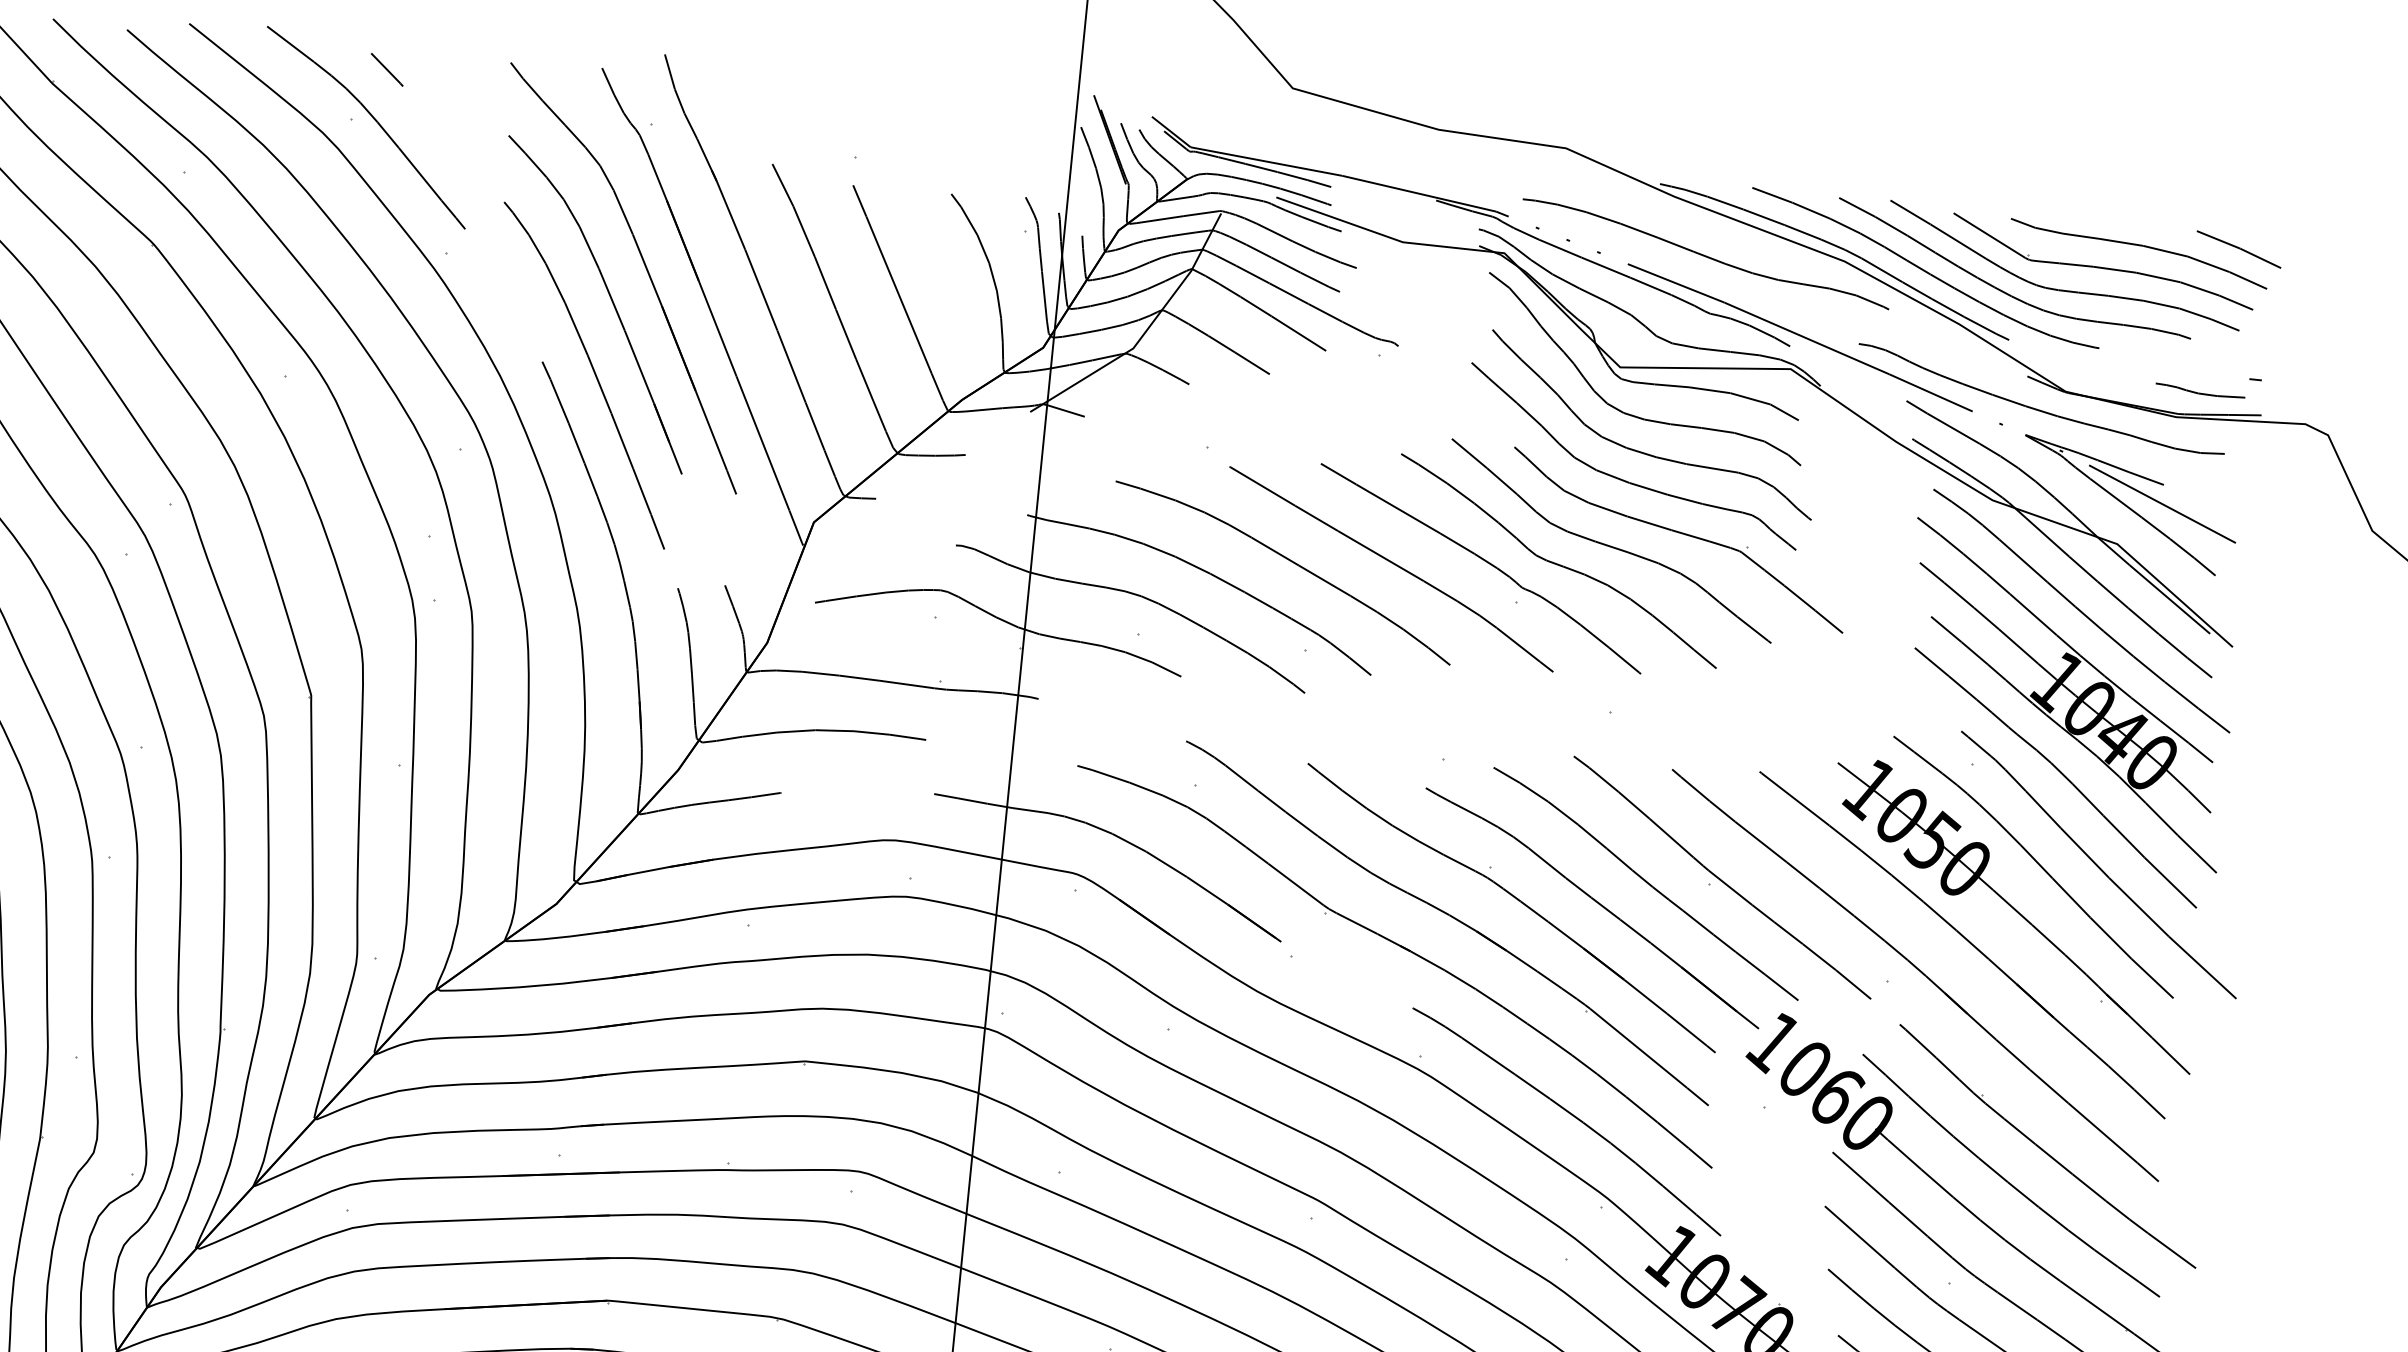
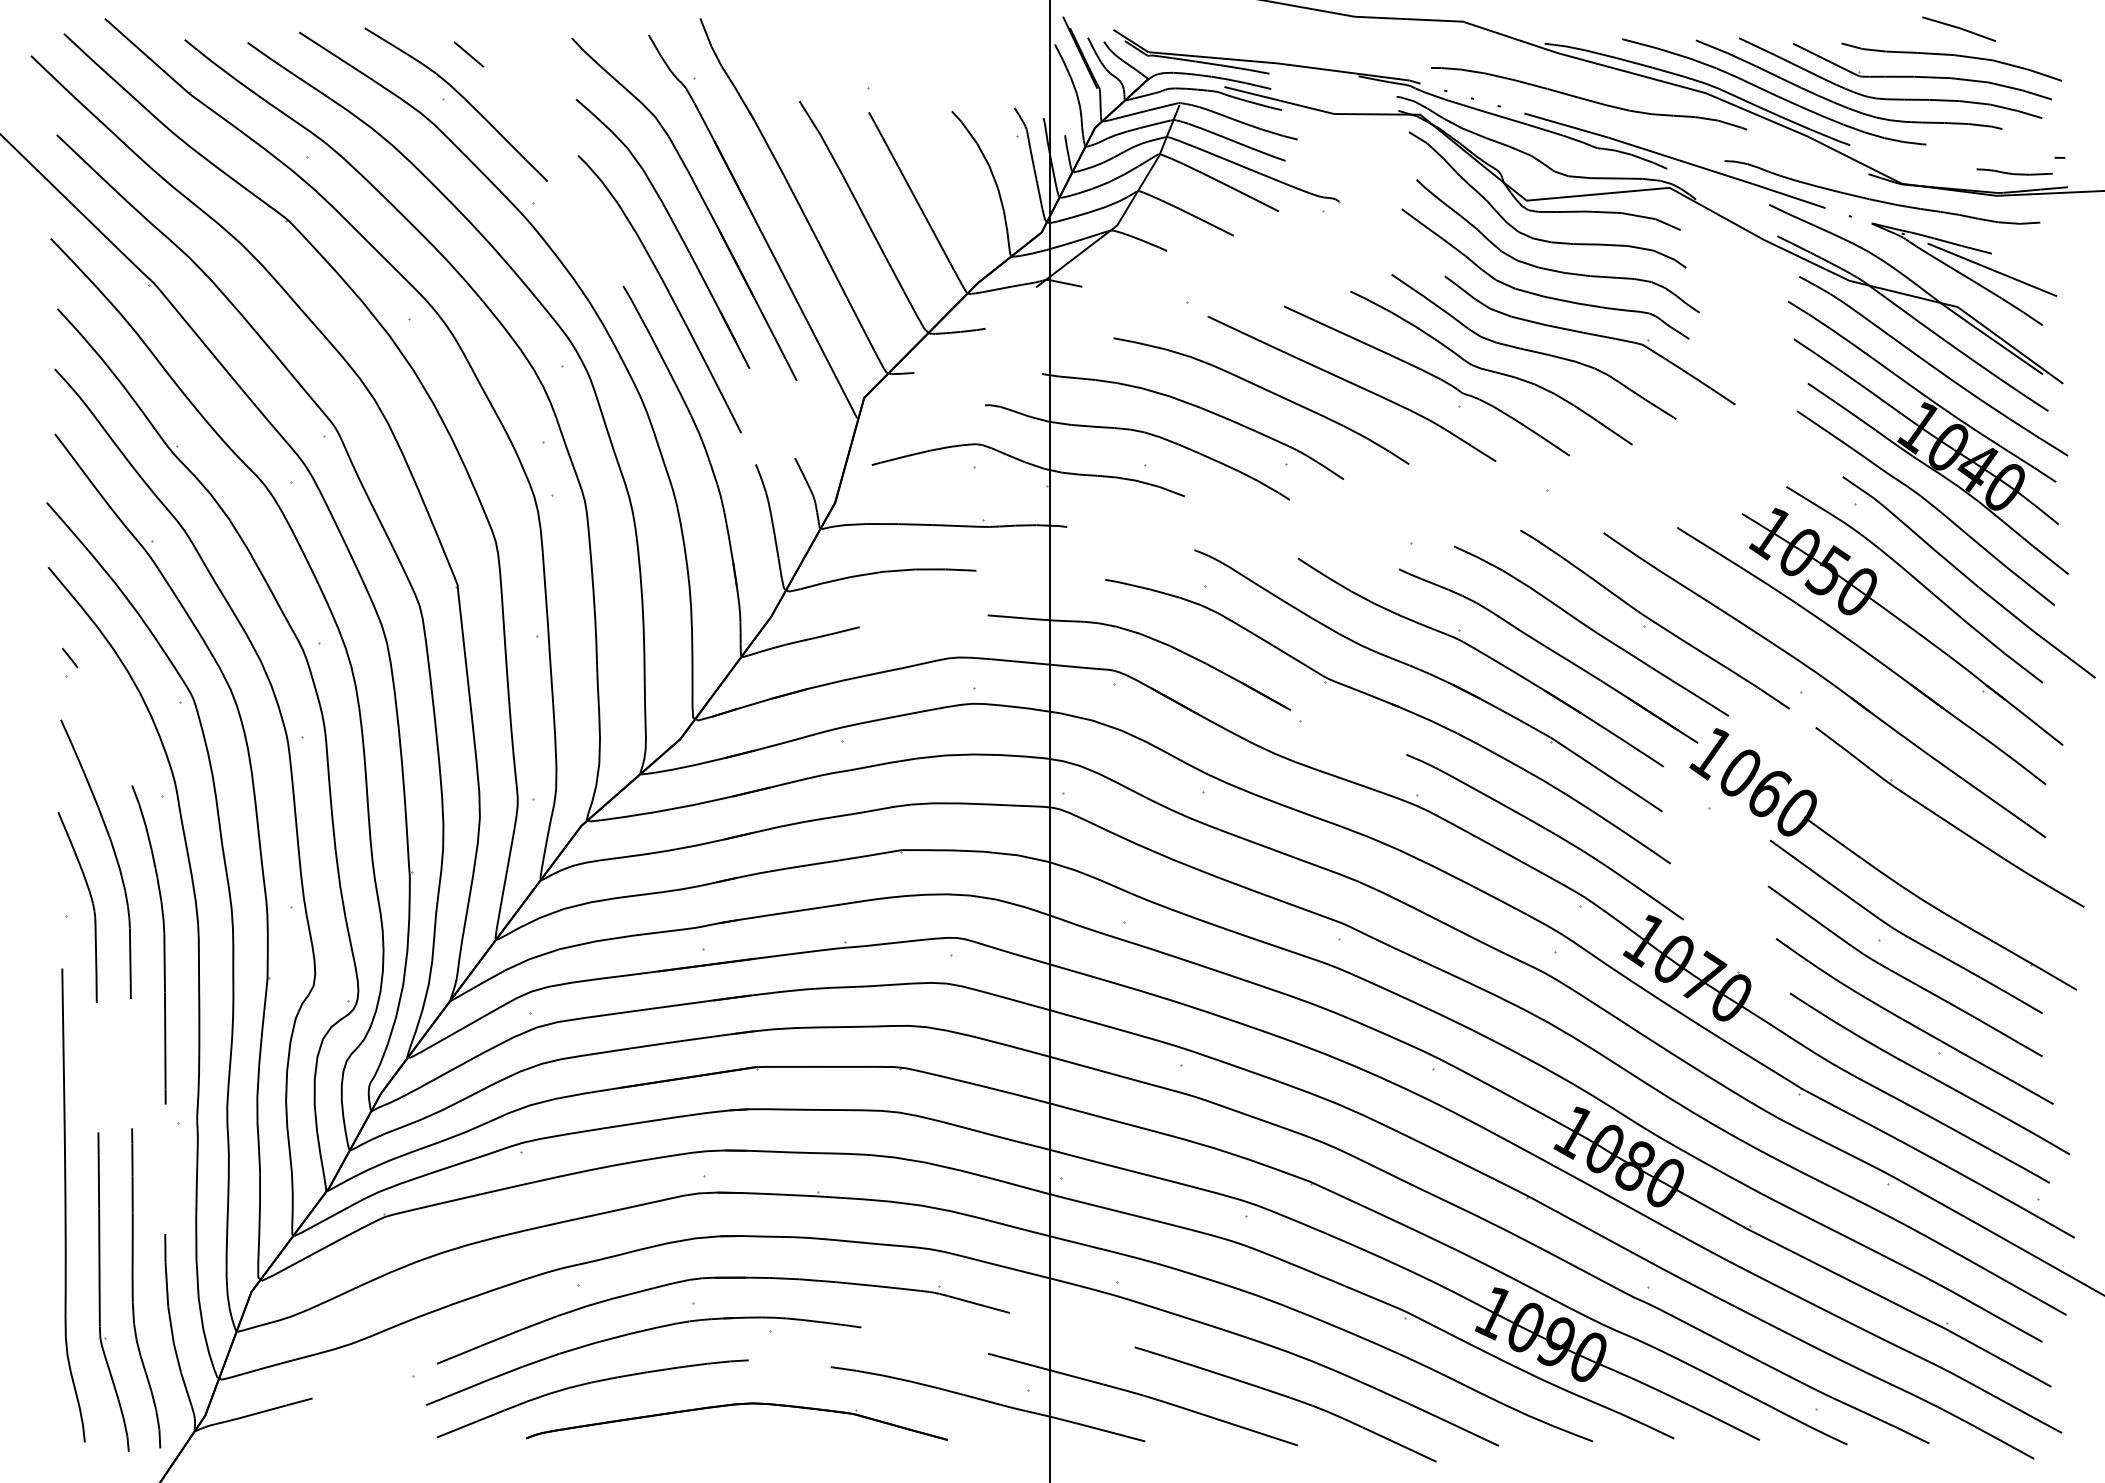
line: (2239, 248) -> (1959, 28), moved
curve: (2008, 1180) -> (1919, 849), removed

